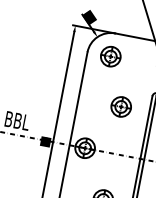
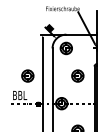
part: (36, 89) -> (27, 75), added

